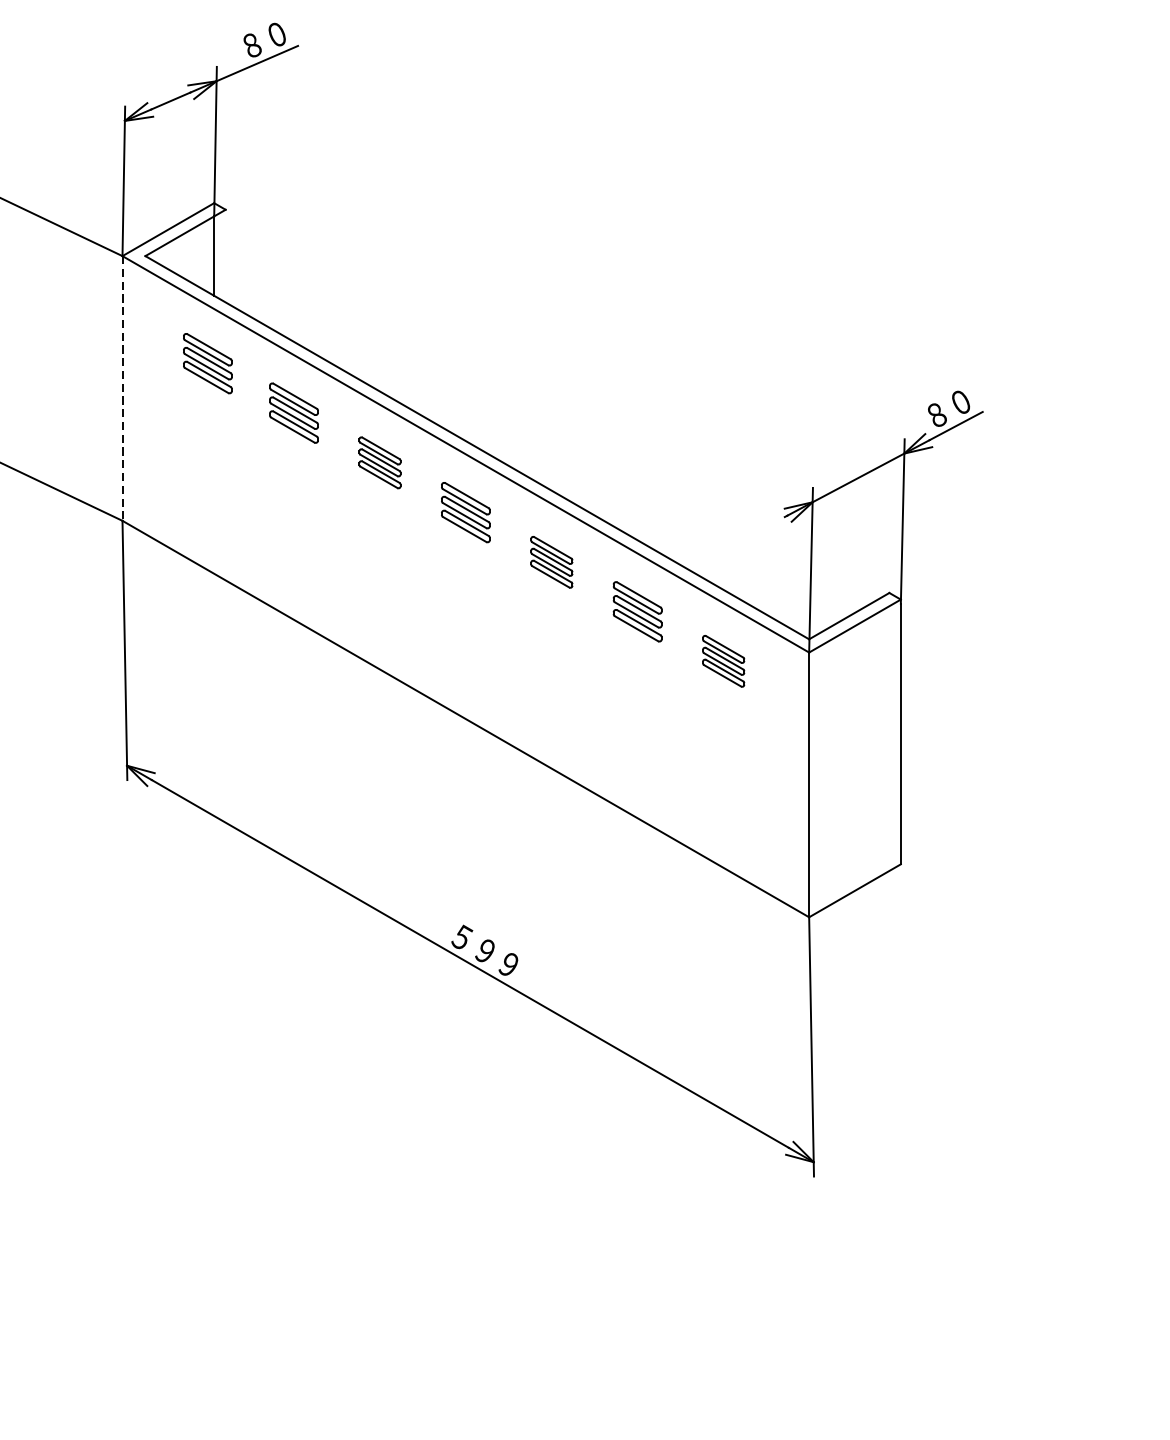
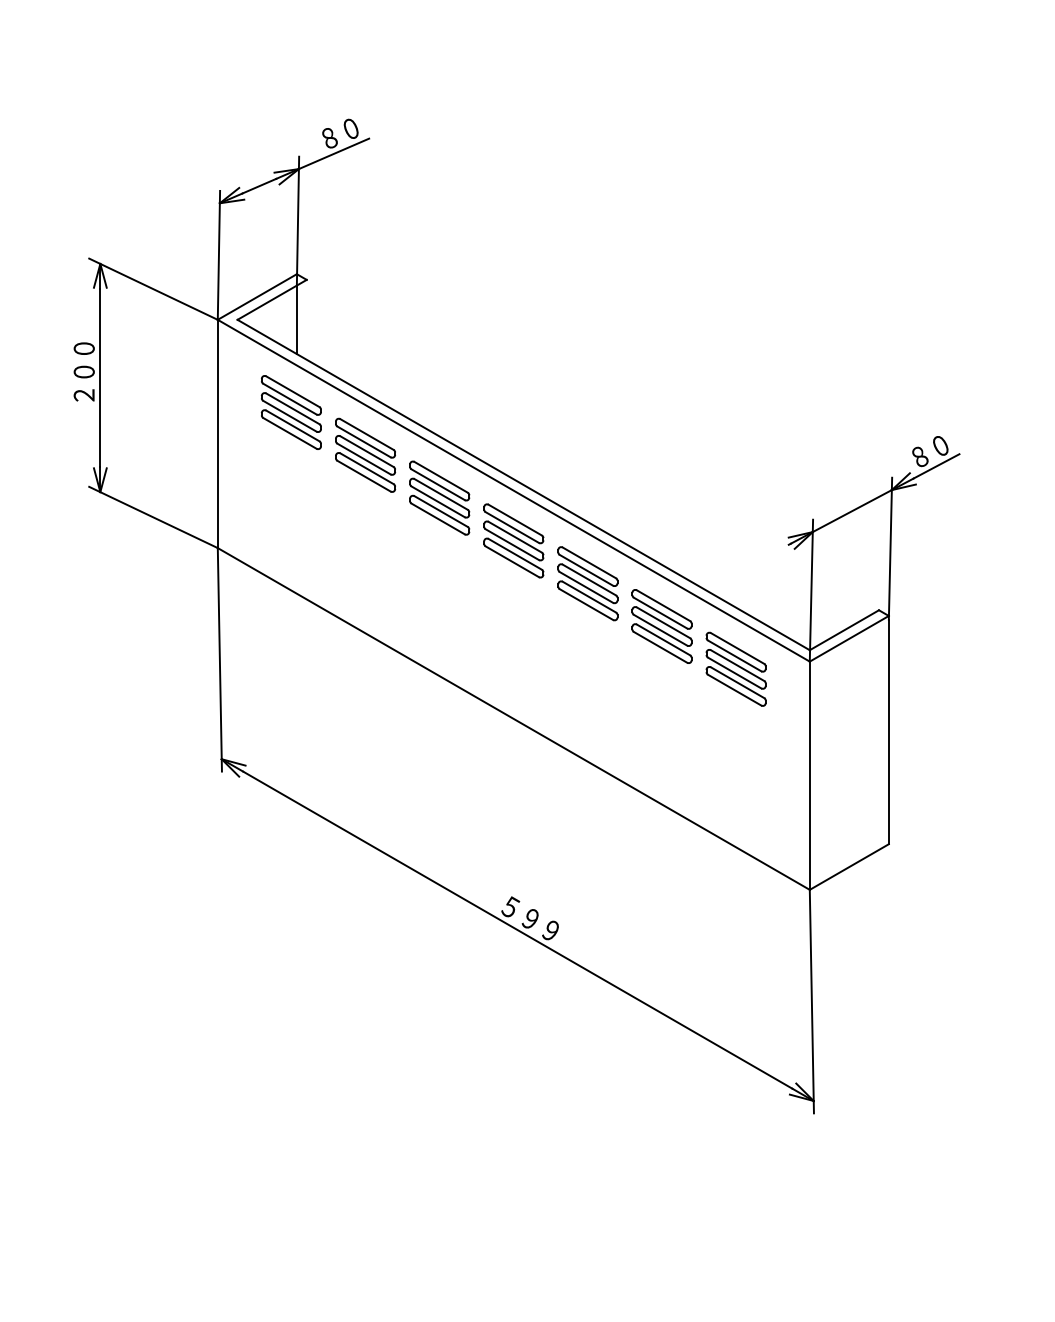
part: (207, 363) -> (291, 412), size x1.43
line: (122, 389) -> (217, 434), dashed -> solid
part: (293, 412) -> (365, 454), size x1.43
part: (379, 462) -> (439, 497), size x1.67
part: (465, 512) -> (513, 540), size x1.43
part: (551, 561) -> (587, 583), size x1.67
part: (637, 611) -> (661, 626), size x1.43
part: (722, 660) -> (735, 668), size x1.67

